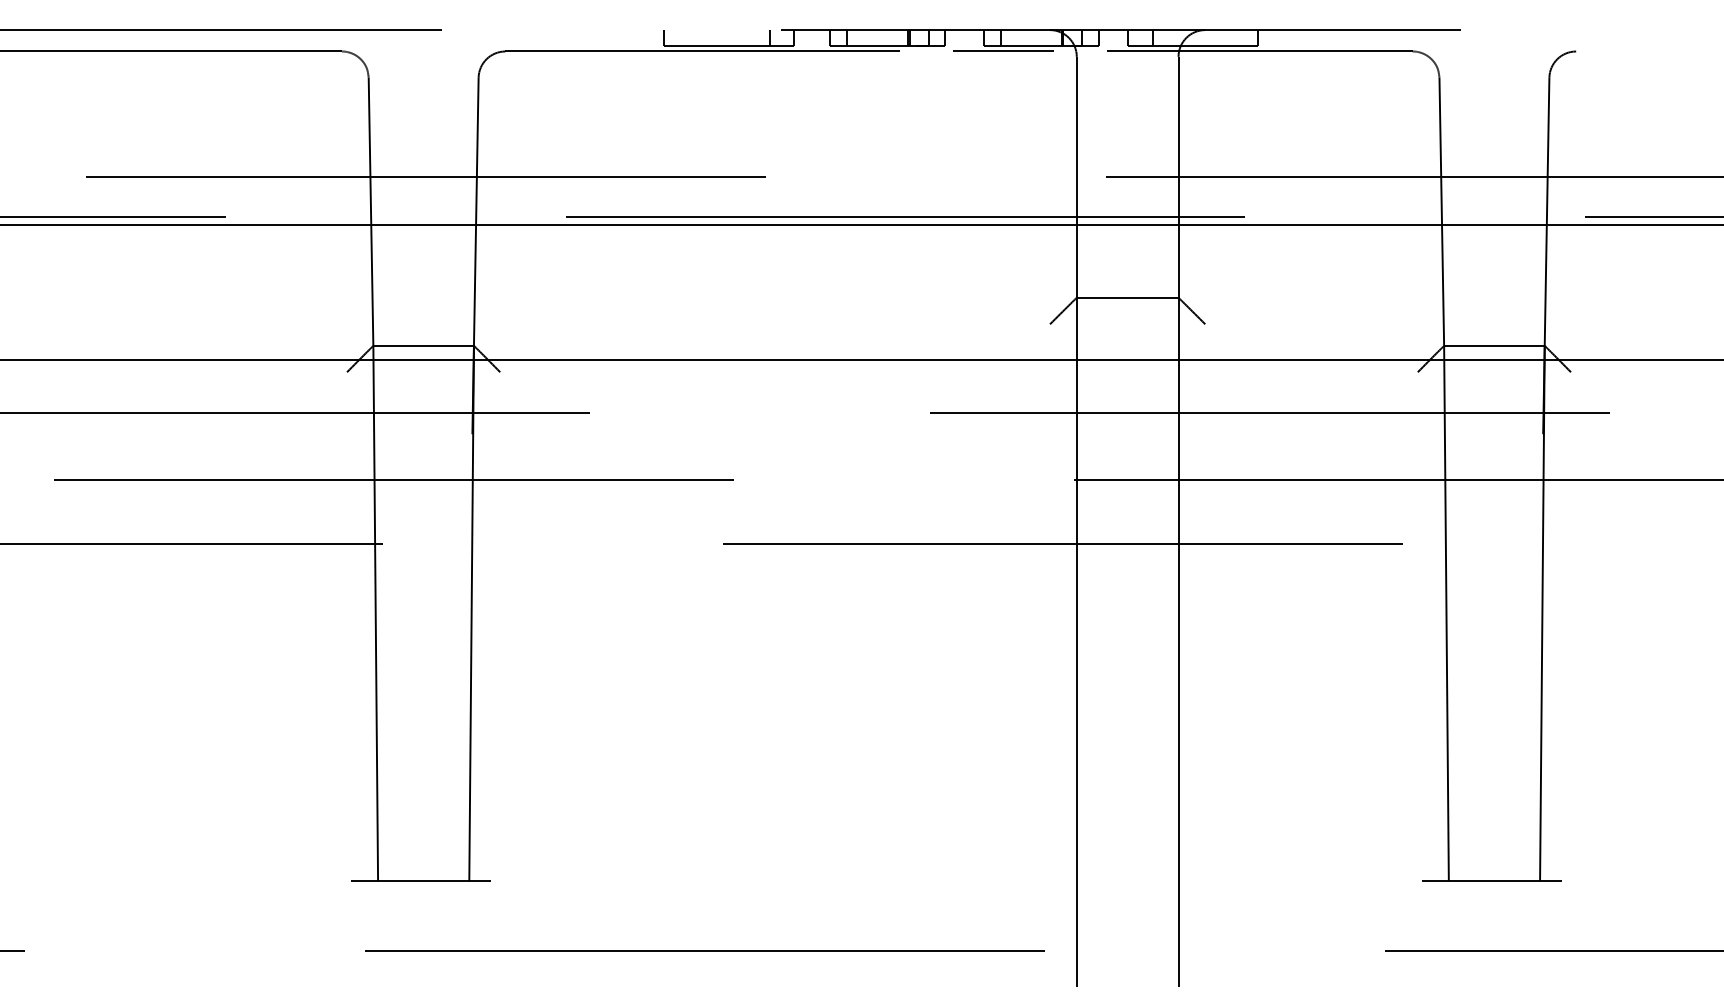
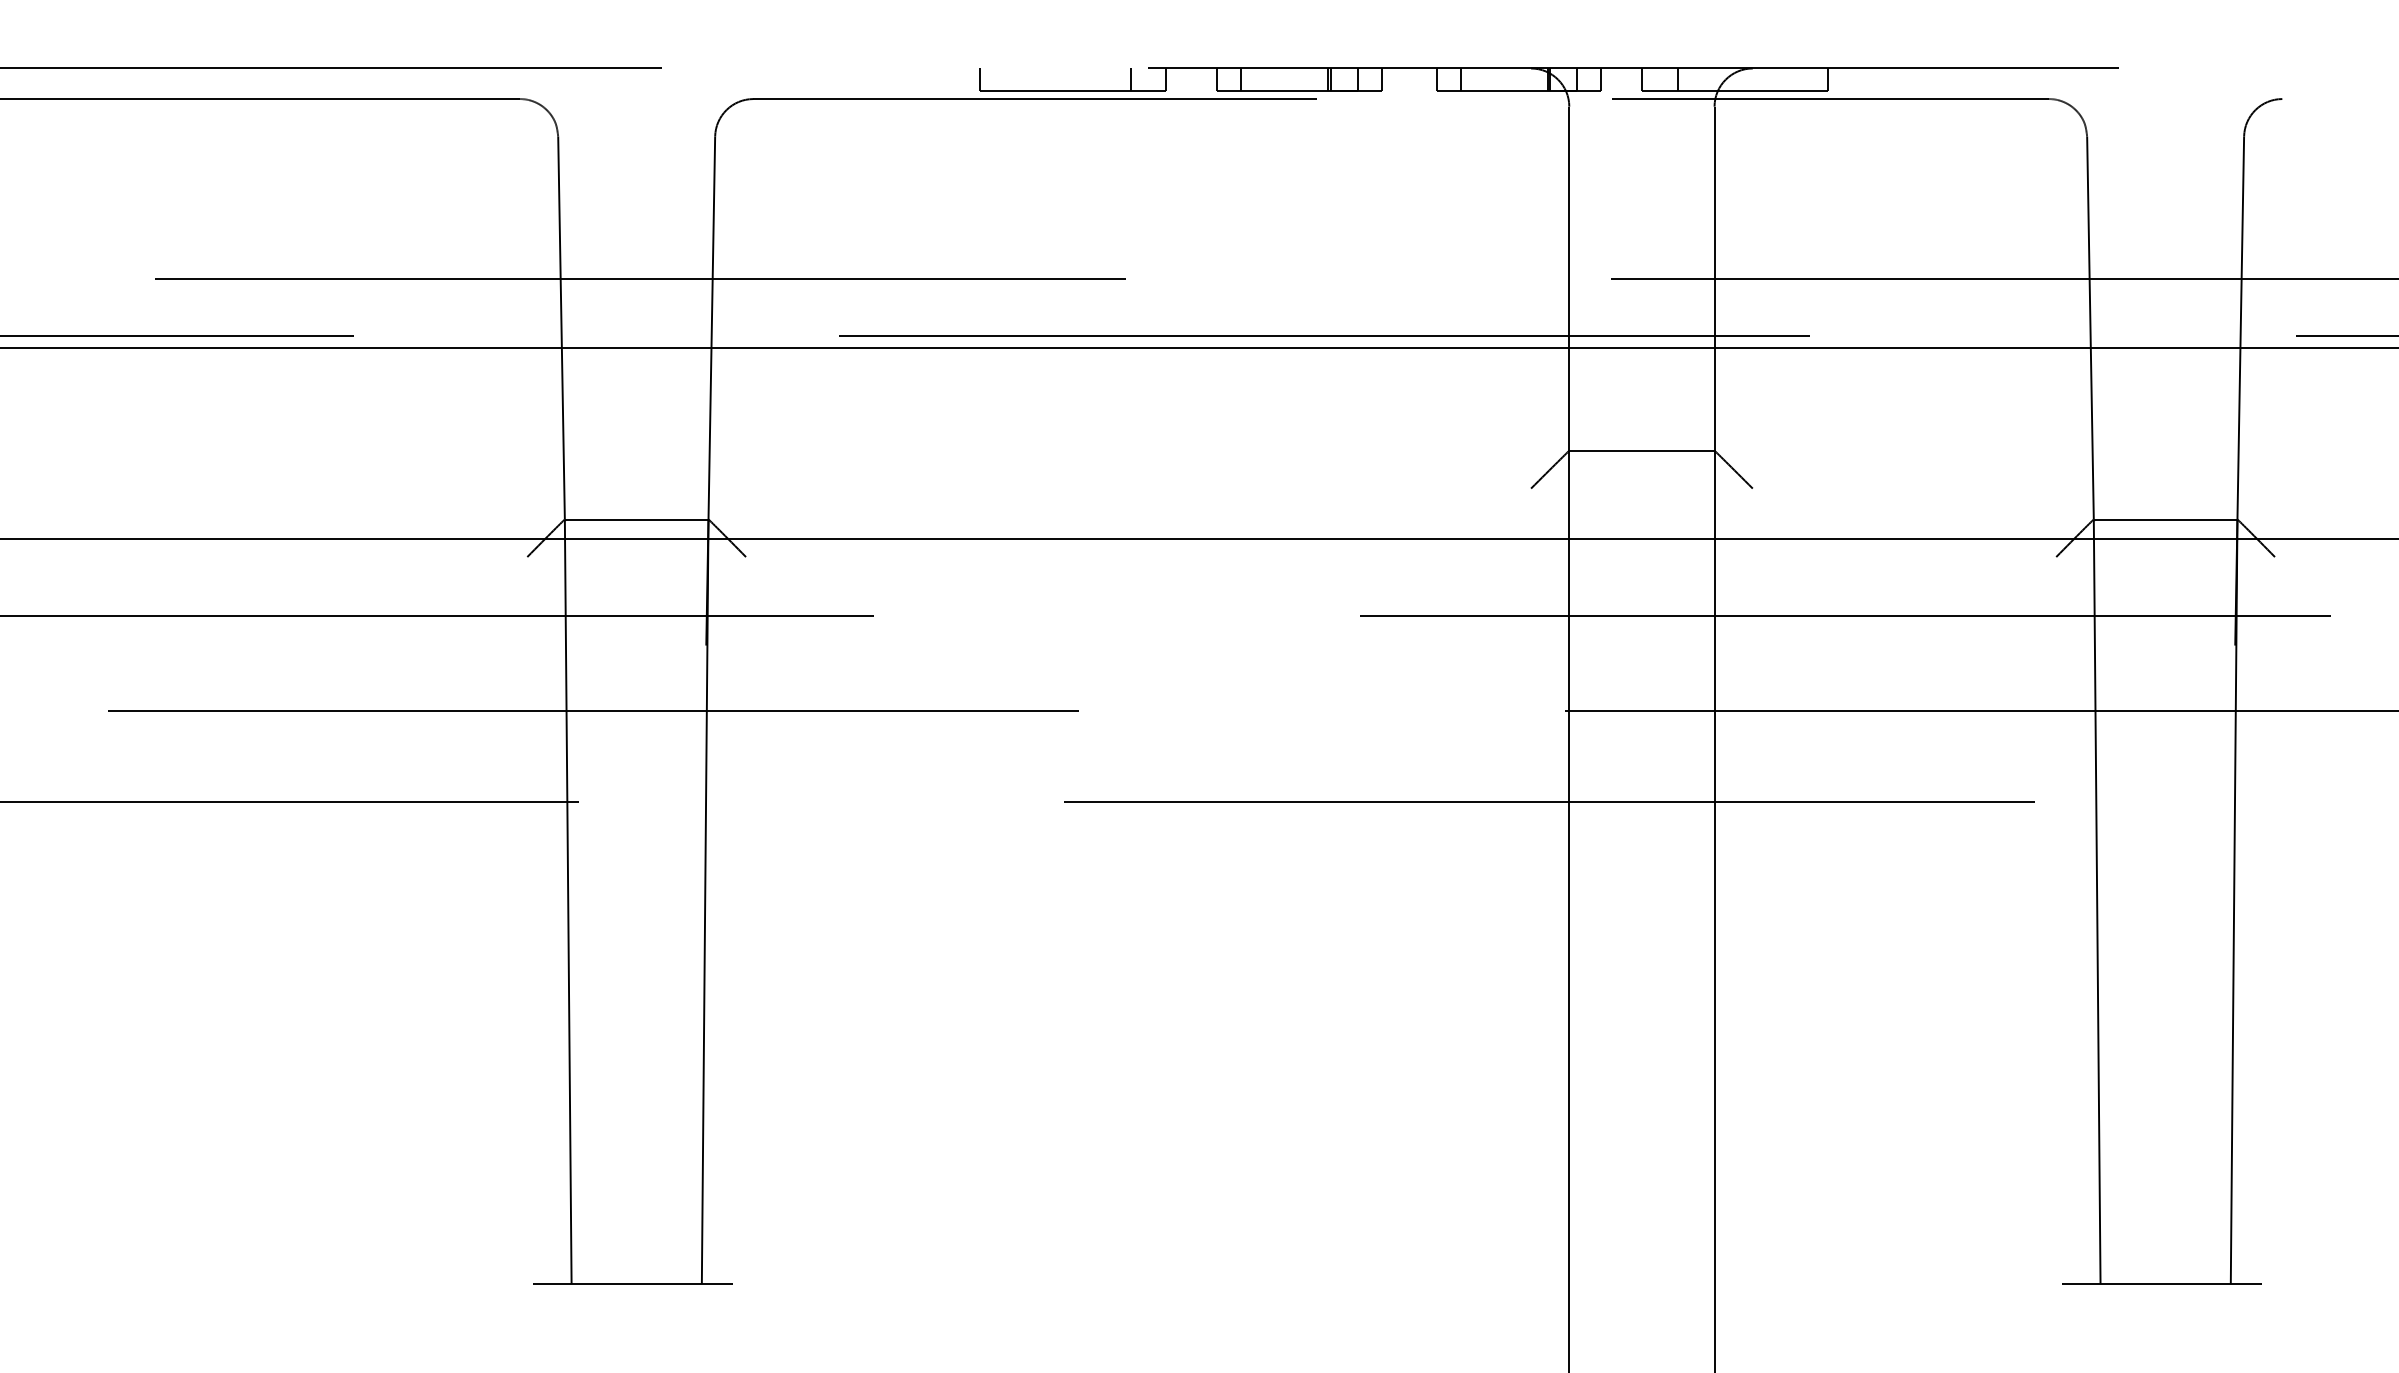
line: (1003, 51) -> (1464, 99), removed

